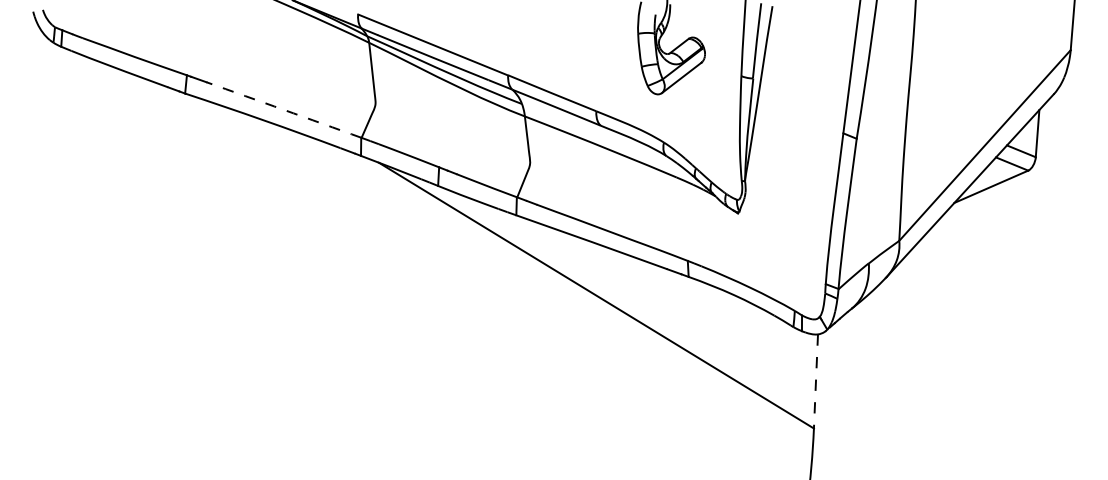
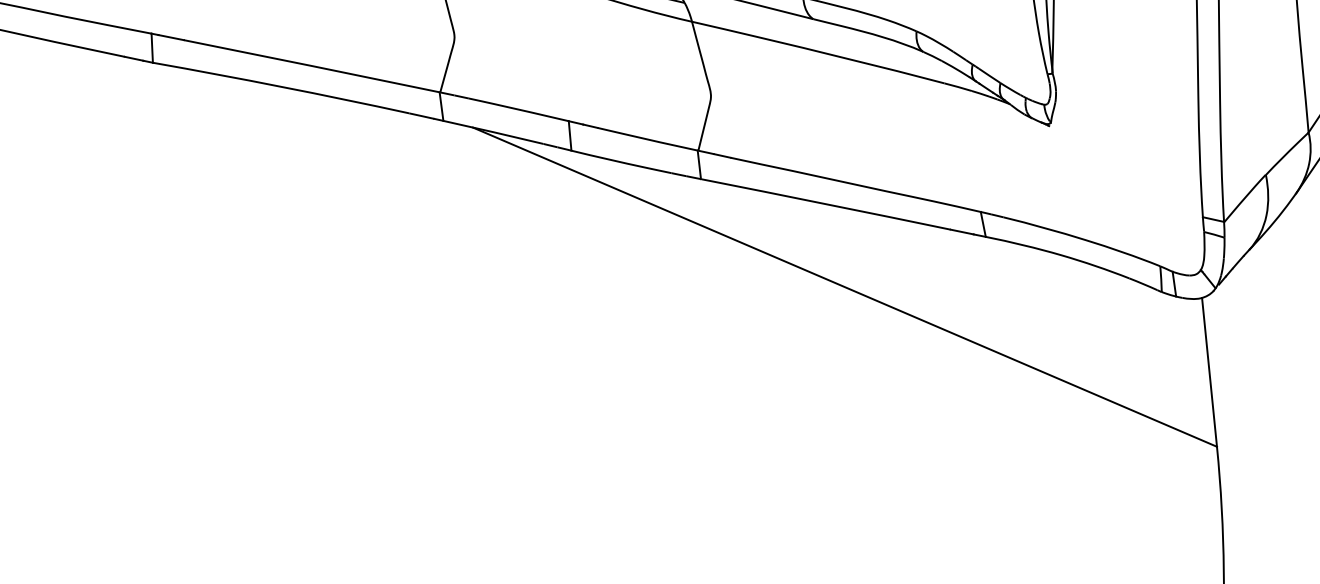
arc: (283, 109) -> (311, 65), dashed -> solid
line: (815, 381) -> (1208, 372), dashed -> solid

